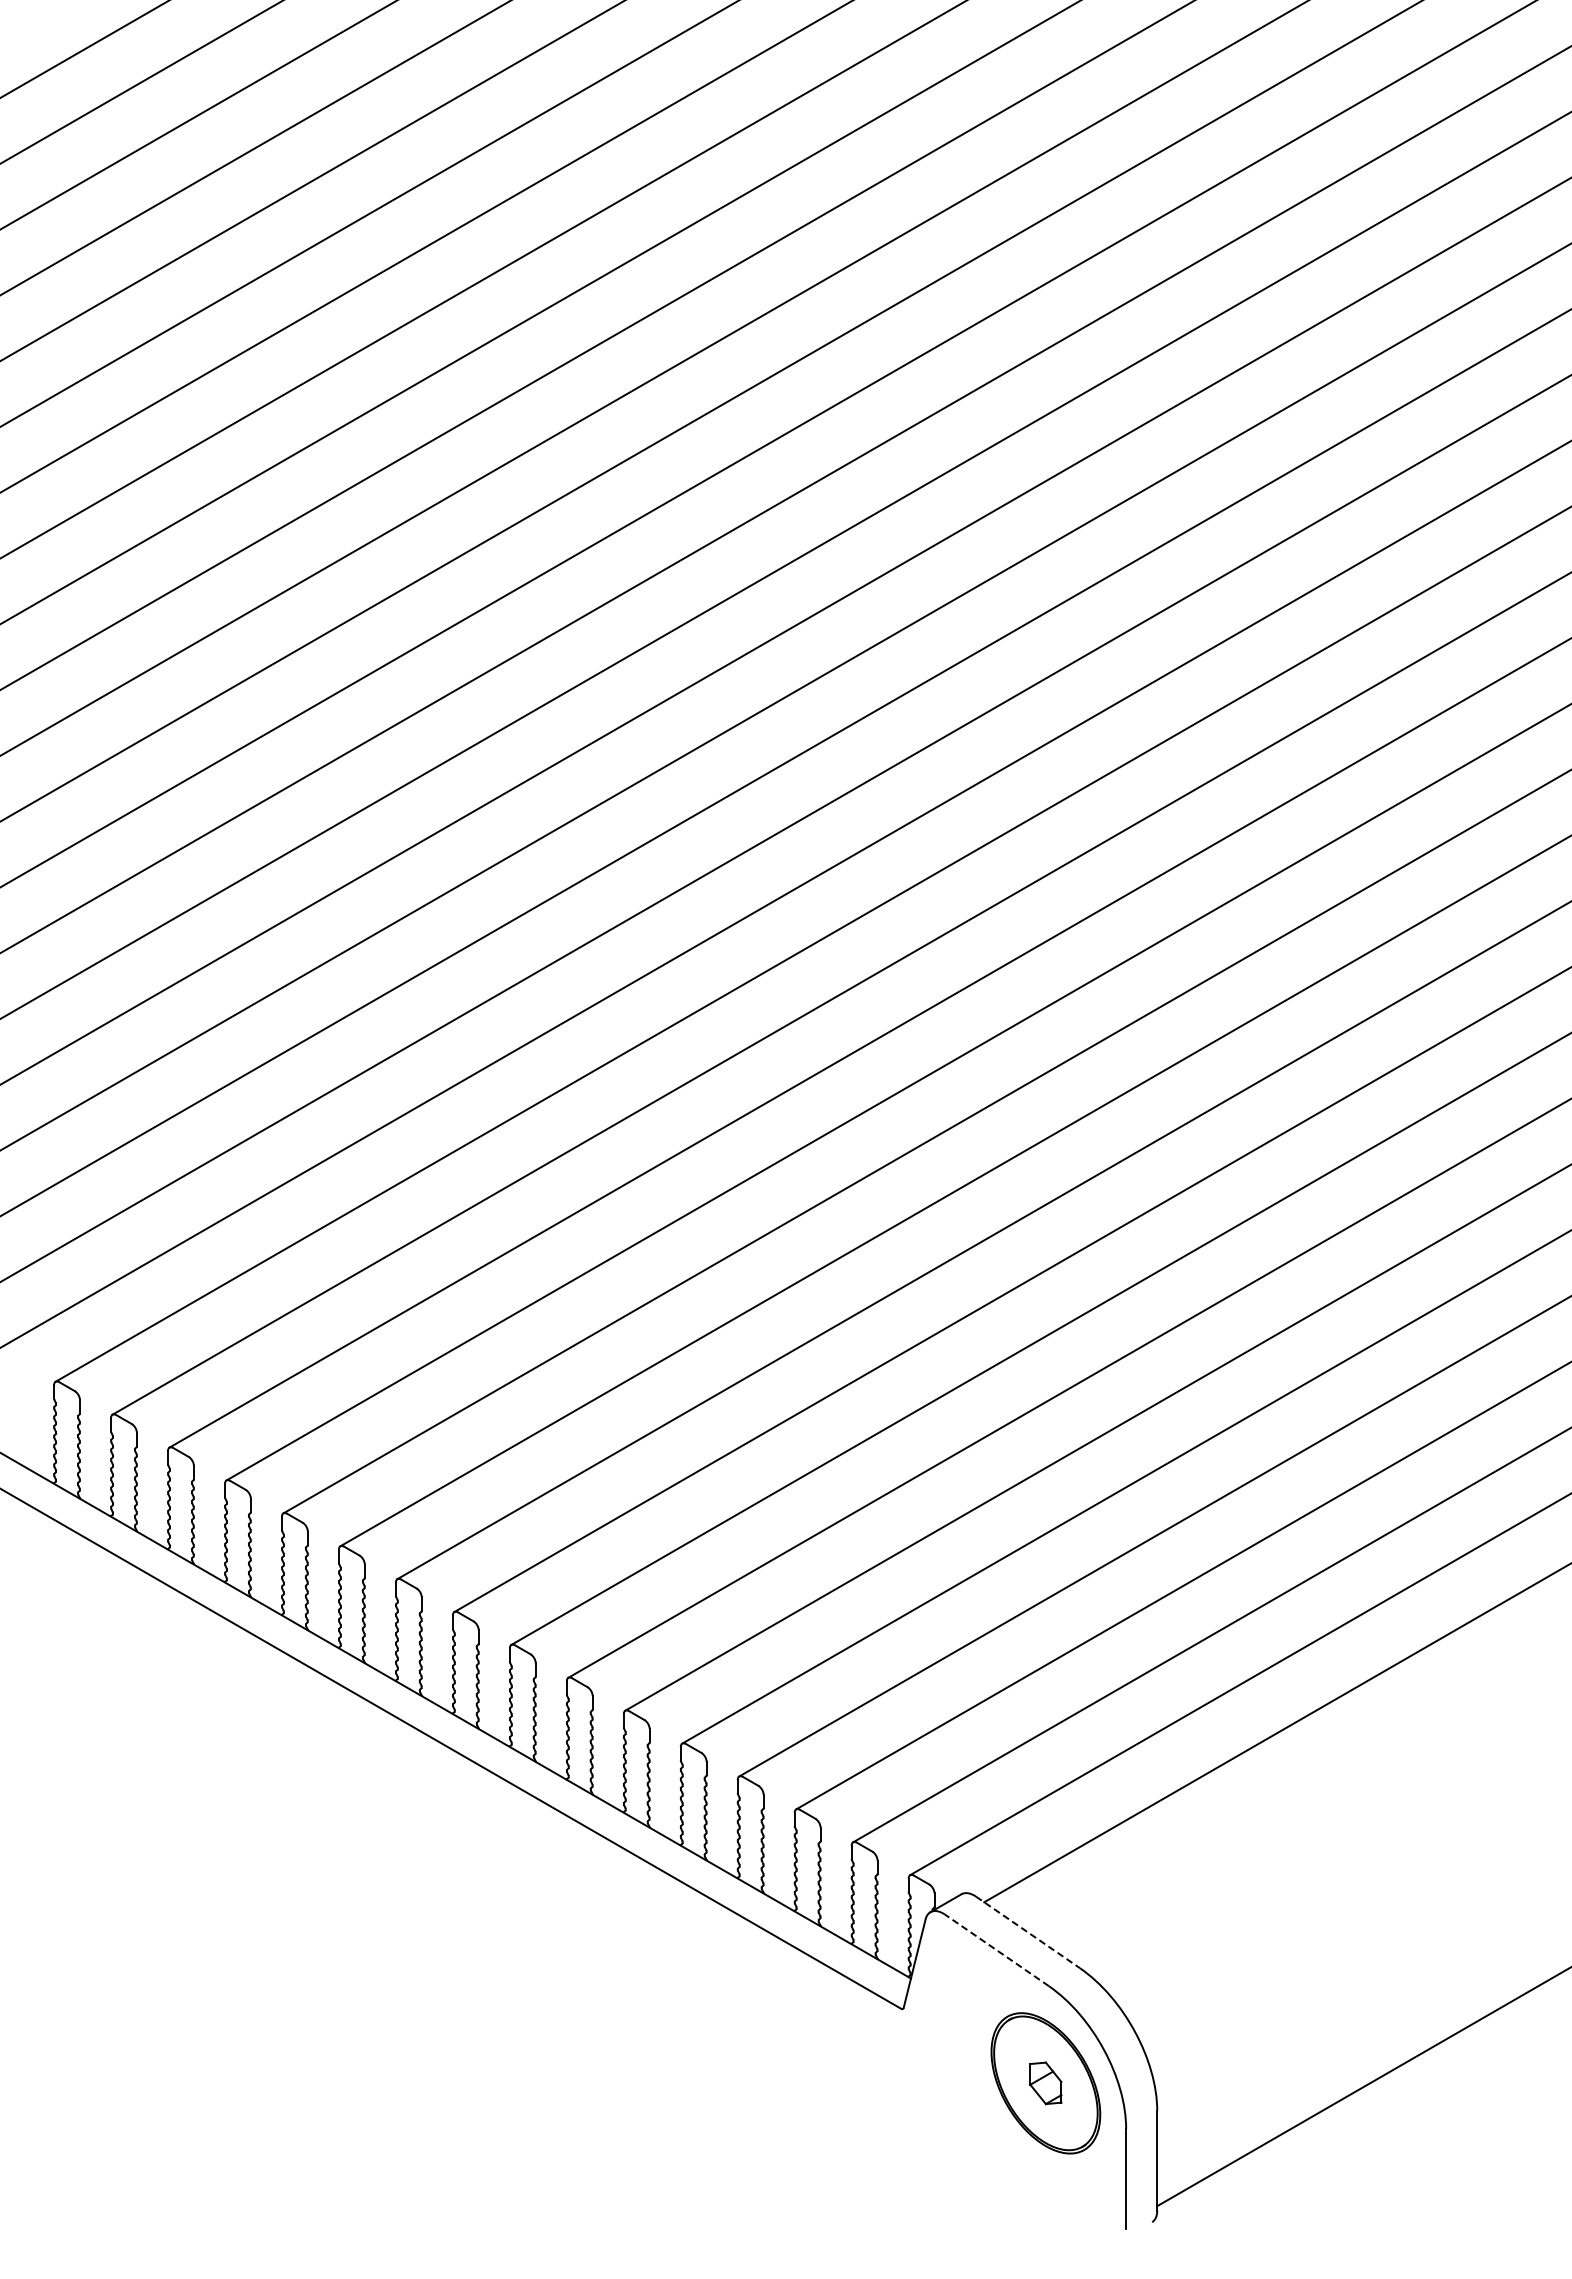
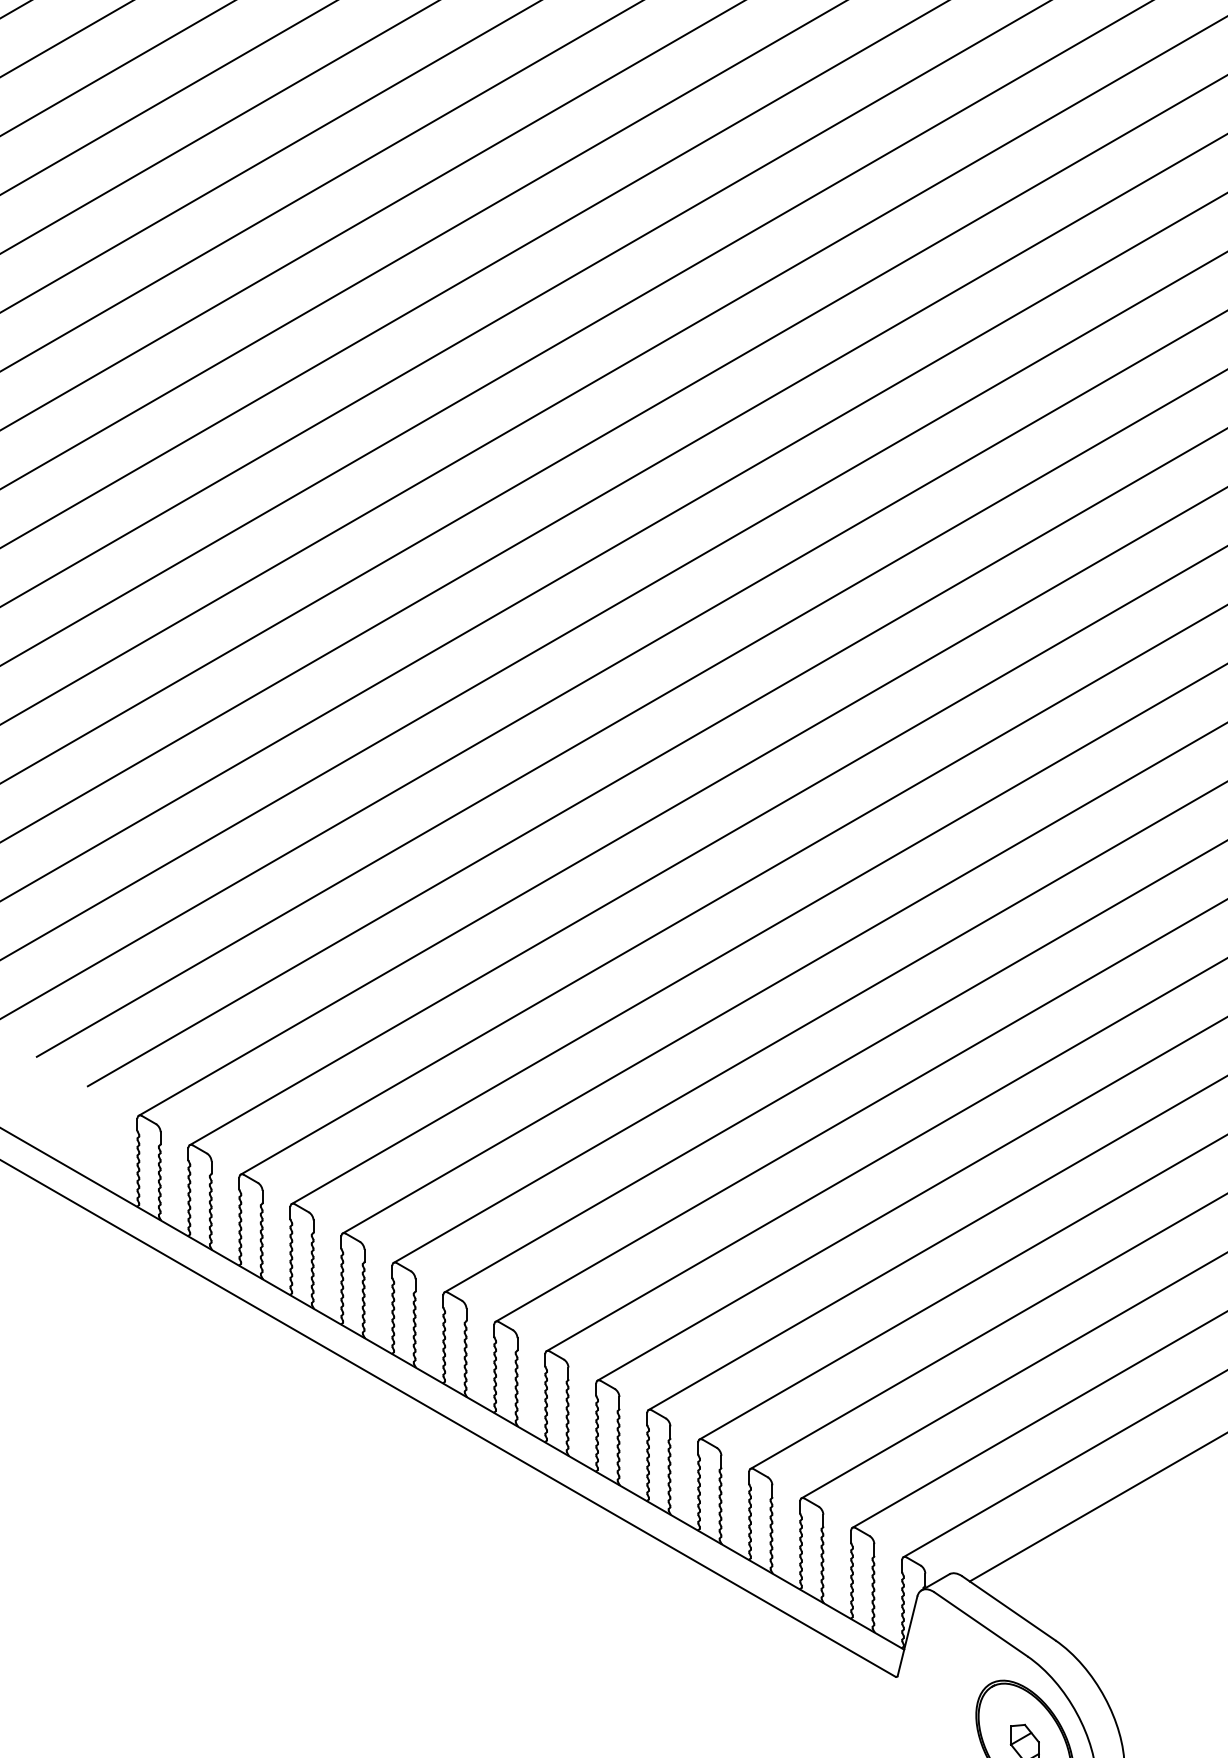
line: (1028, 1932) -> (1009, 1608), dashed -> solid
line: (996, 1950) -> (980, 1624), dashed -> solid

